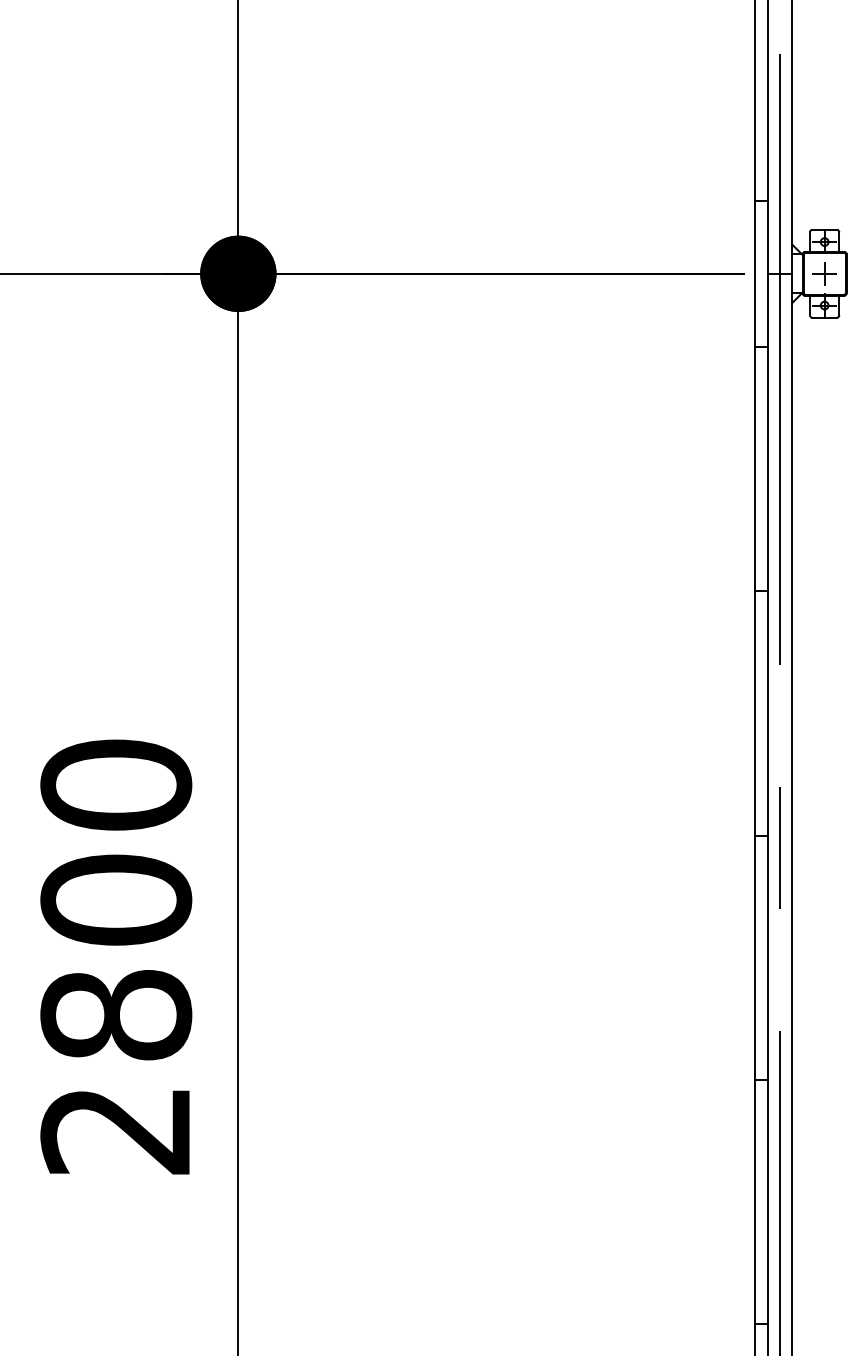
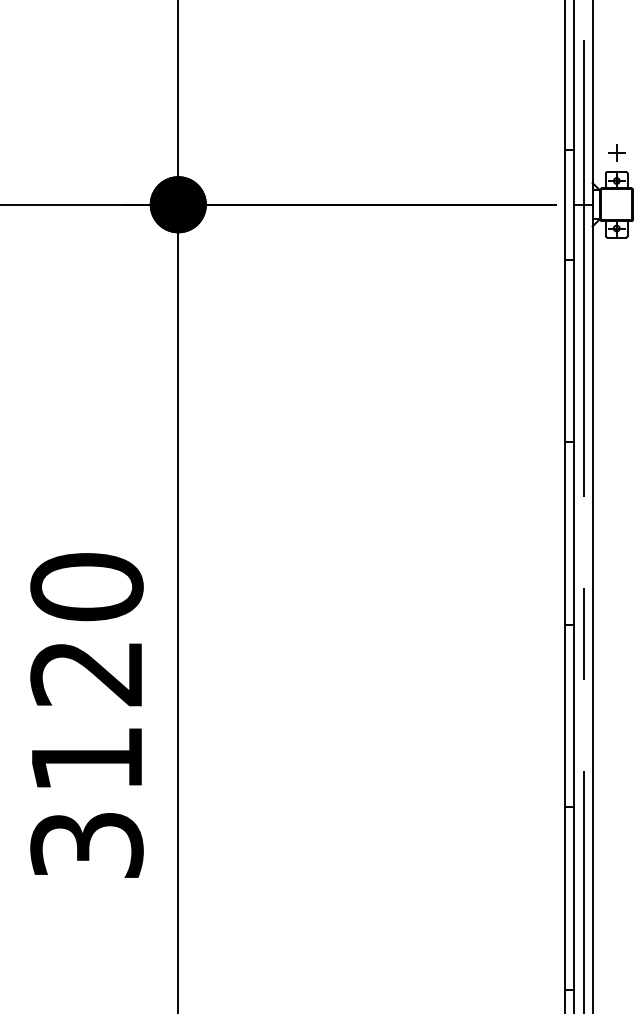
part: (824, 273) -> (616, 152), moved
text: (116, 1014) -> (87, 758), 2800 -> 3120

